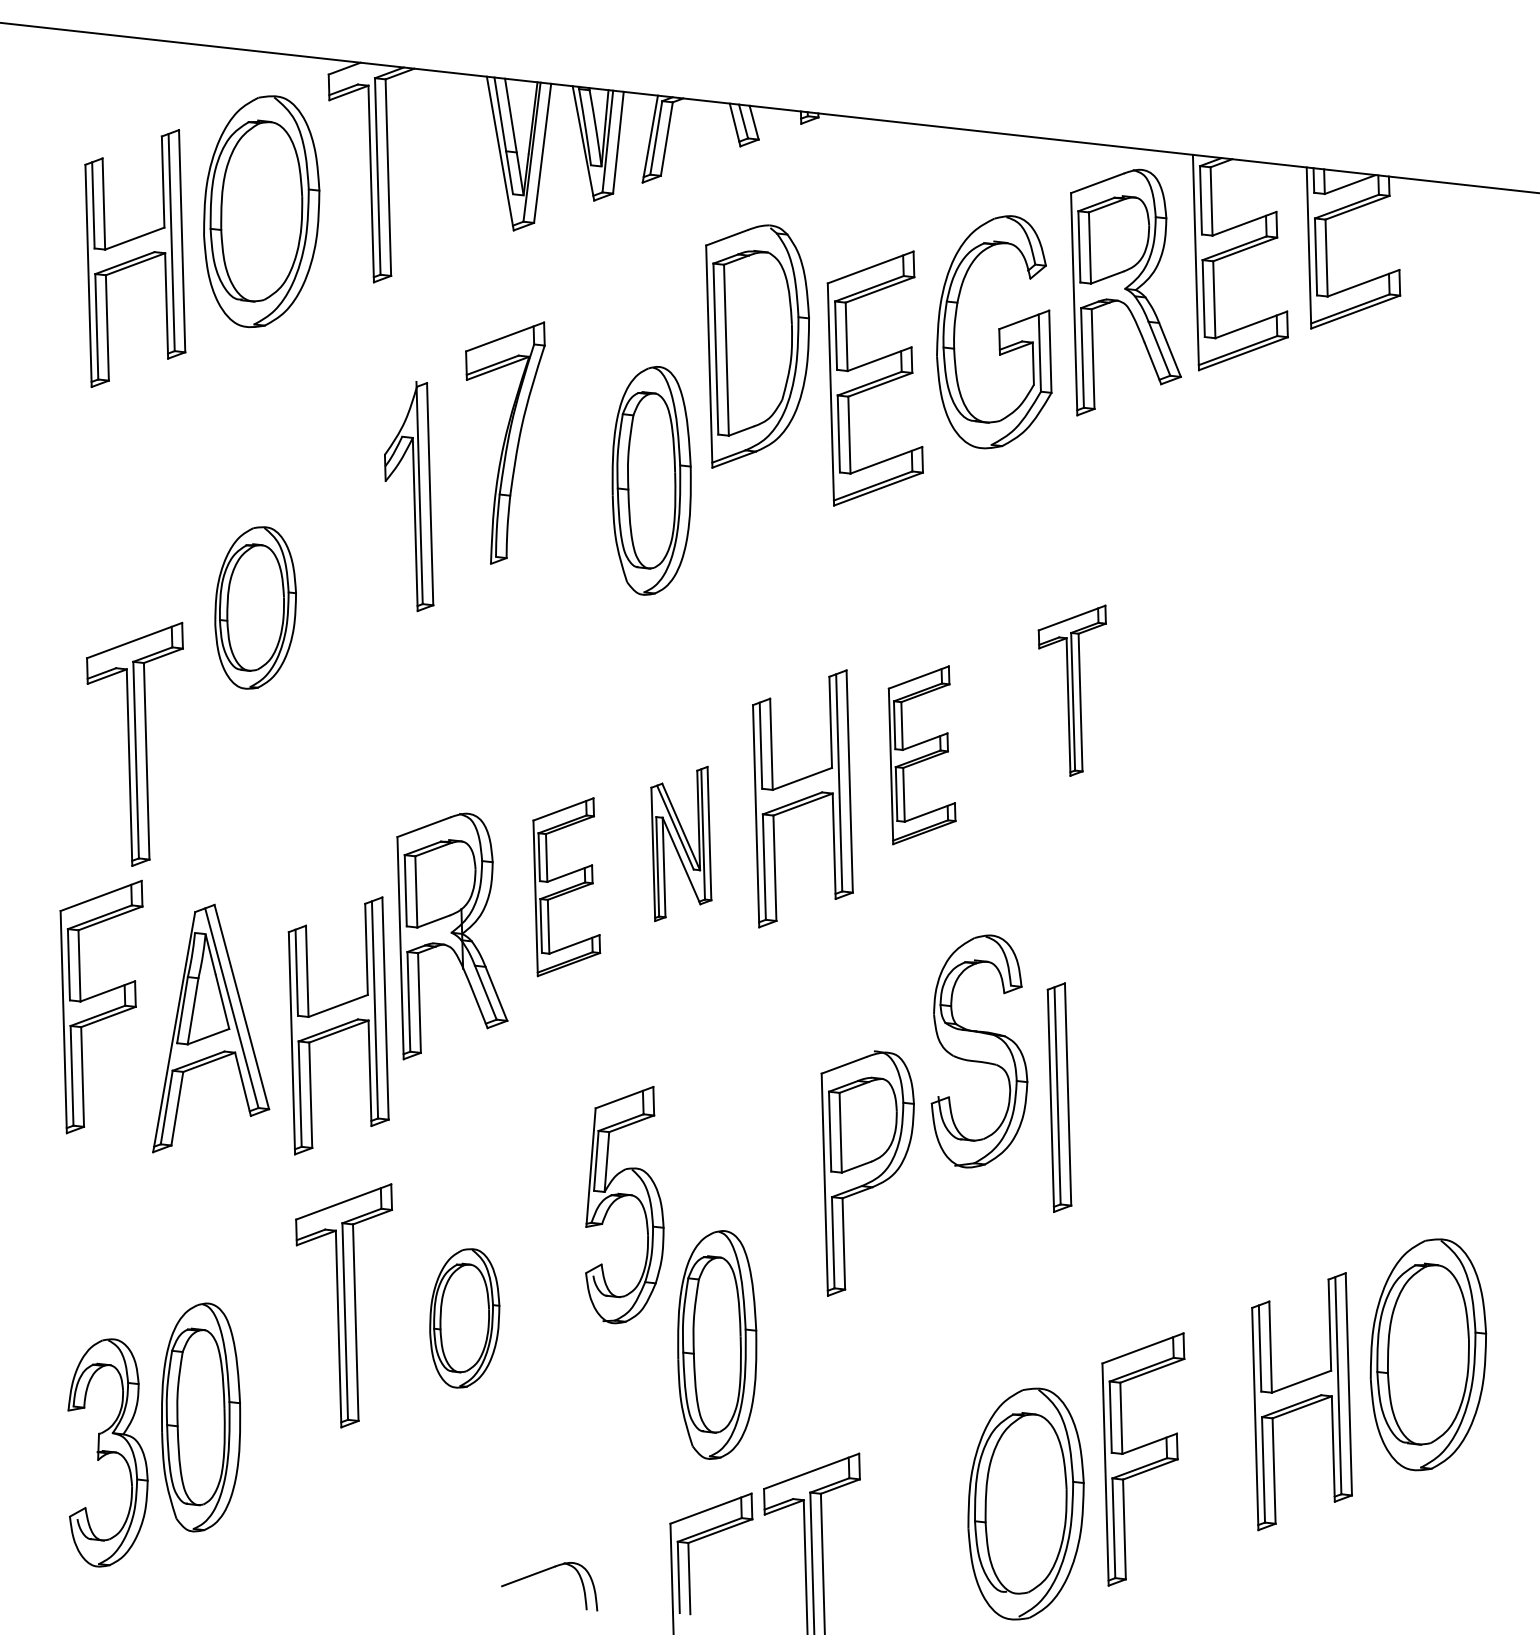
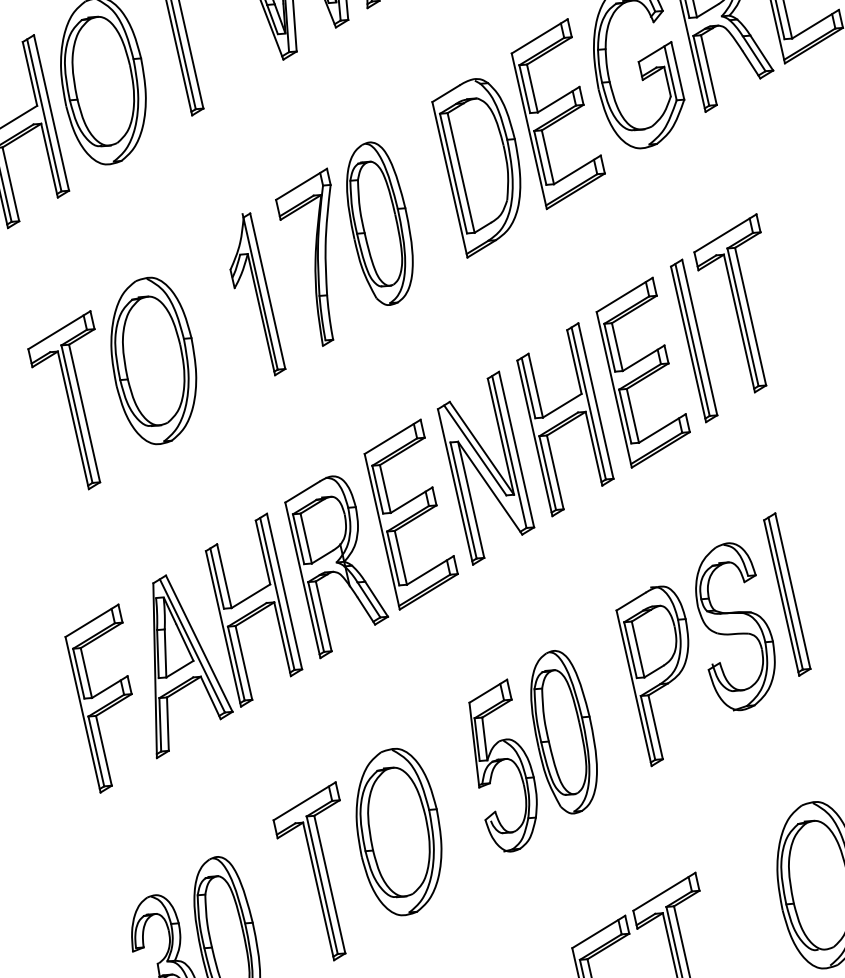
part: (757, 346) -> (482, 166), moved
part: (505, 442) -> (316, 258), moved
part: (651, 480) -> (379, 223), moved
part: (409, 496) -> (253, 295), moved
part: (255, 607) -> (153, 360), size x1.43
part: (1072, 690) -> (740, 306), size x1.43
part: (999, 725) -> (693, 340), added
part: (134, 743) -> (73, 402), moved
part: (921, 755) -> (642, 372), size x1.43
part: (681, 843) -> (486, 467), size x1.67
part: (566, 887) -> (411, 514), size x1.43
part: (101, 1006) -> (107, 698), moved
part: (338, 1025) -> (253, 609), moved
part: (979, 1051) -> (735, 626), moved
part: (623, 1197) -> (501, 761), moved
part: (343, 1305) -> (318, 874), moved
part: (464, 1318) -> (398, 832), size x1.67
part: (717, 1344) -> (564, 731), moved

